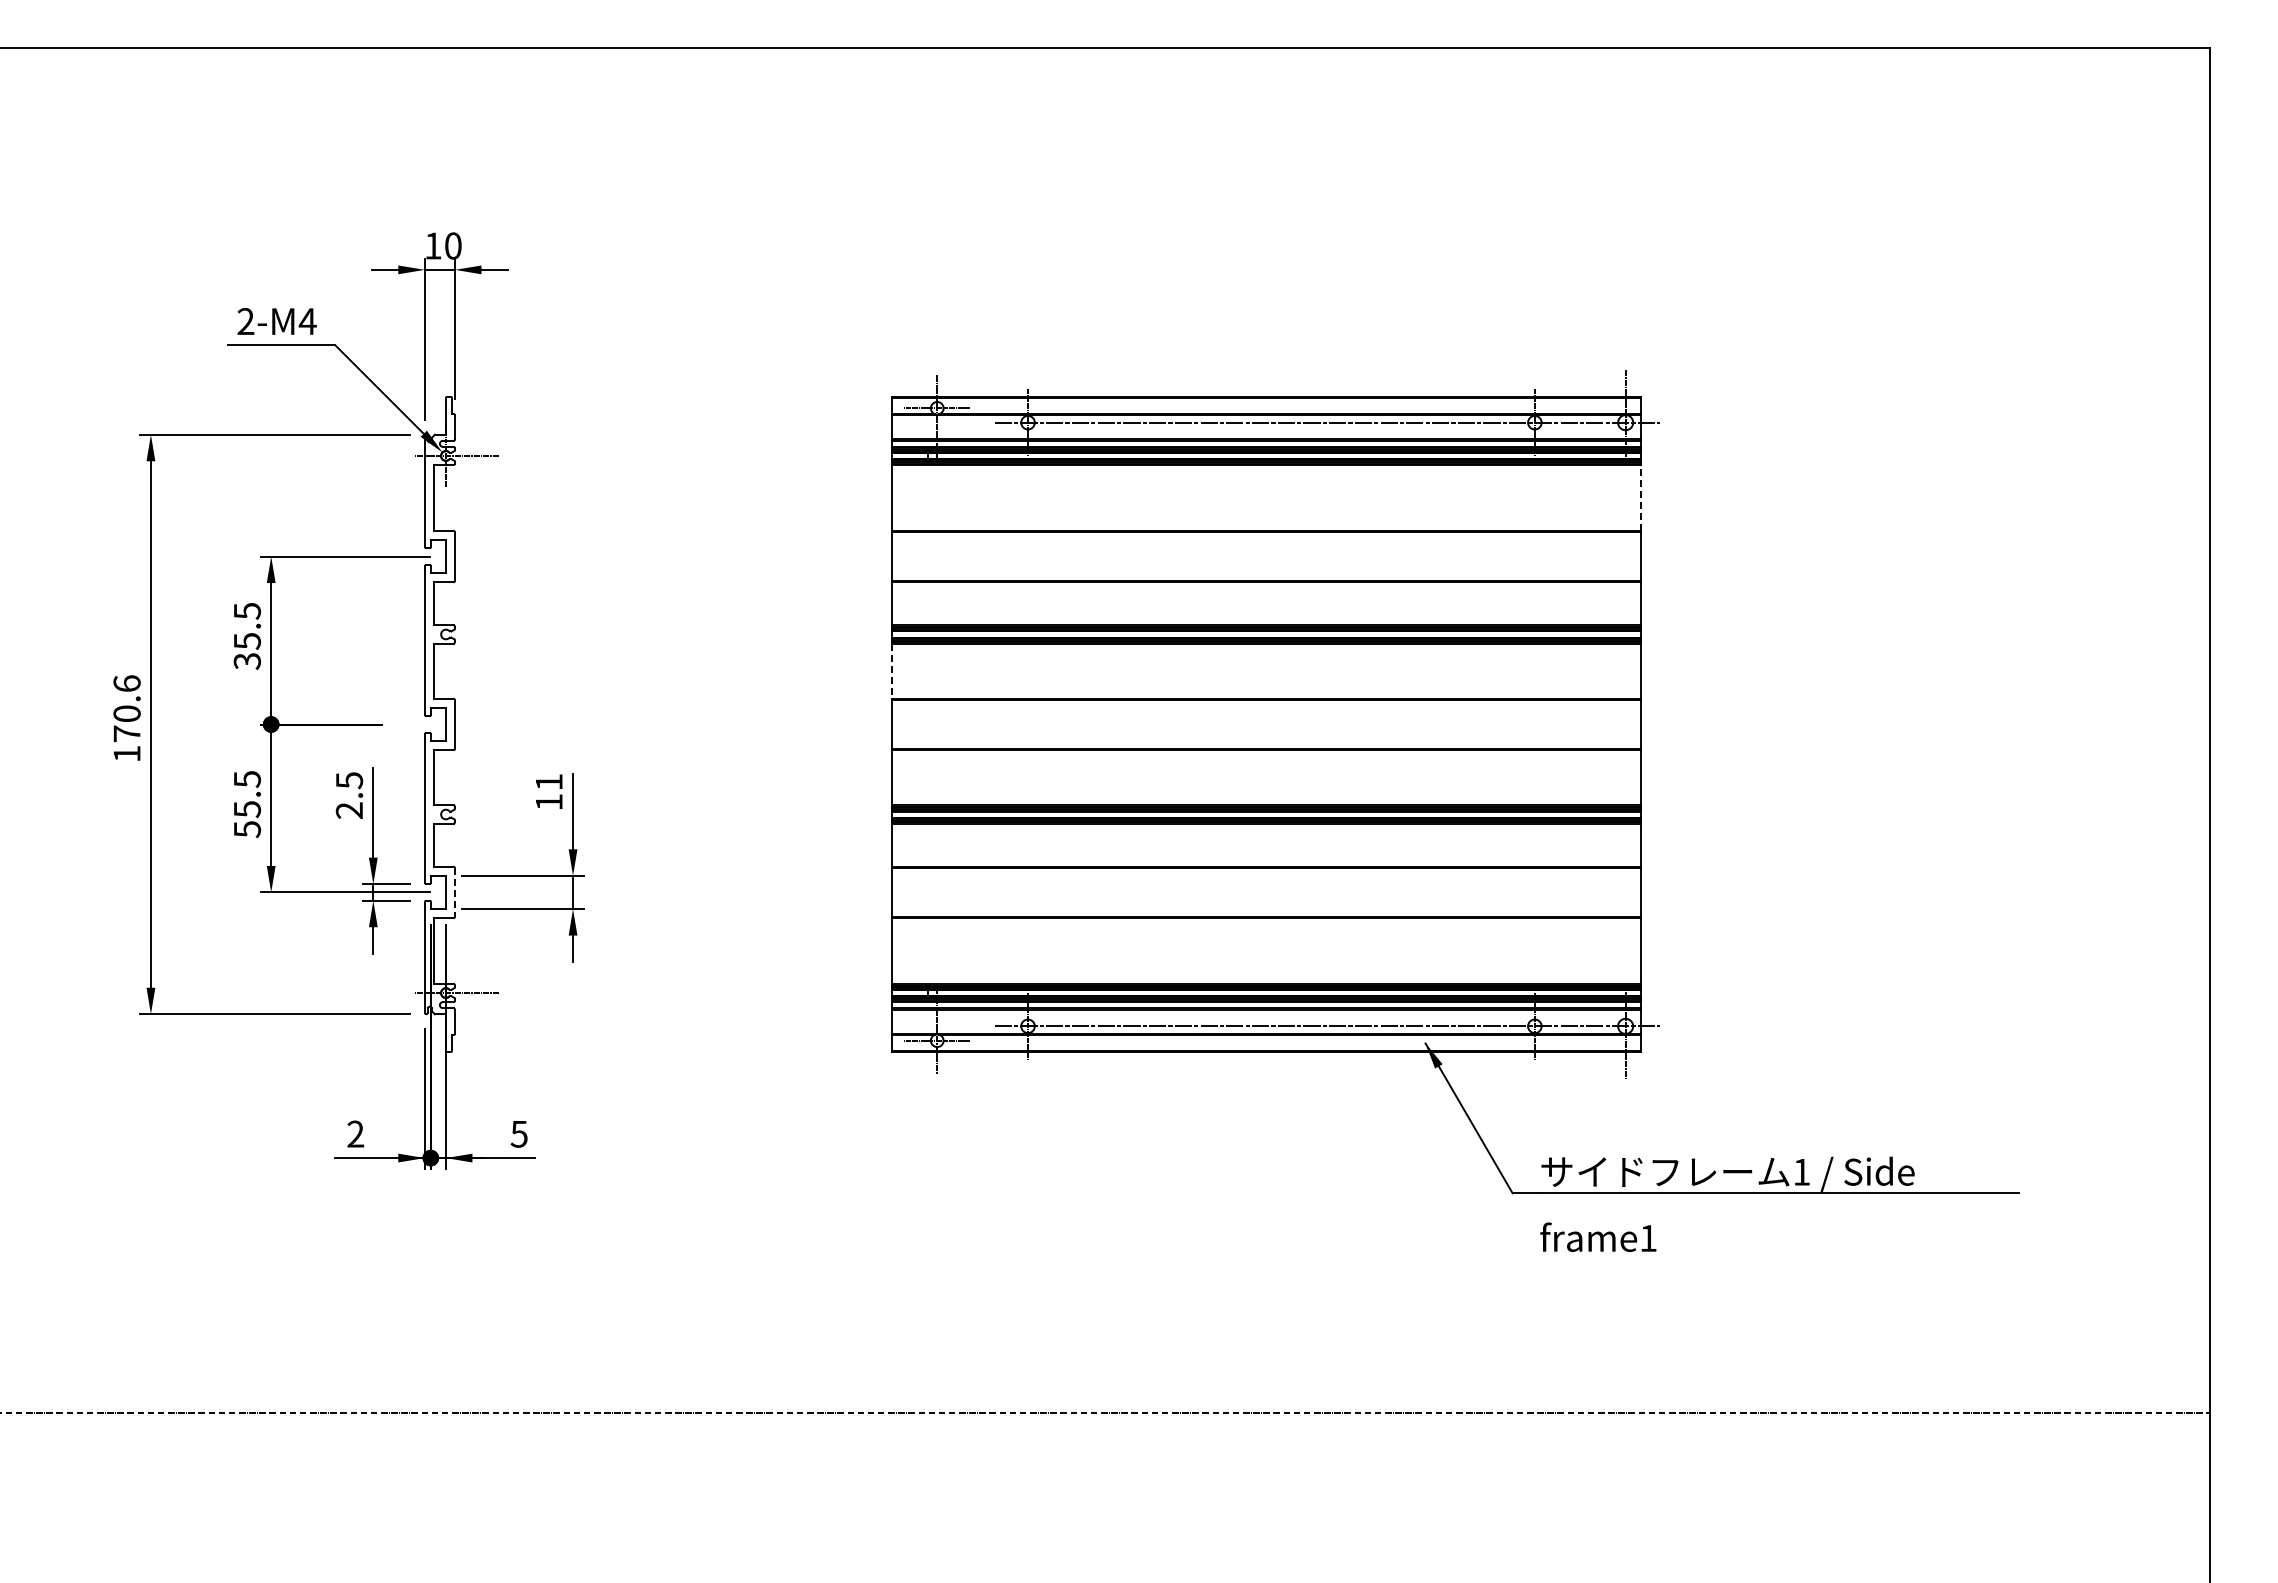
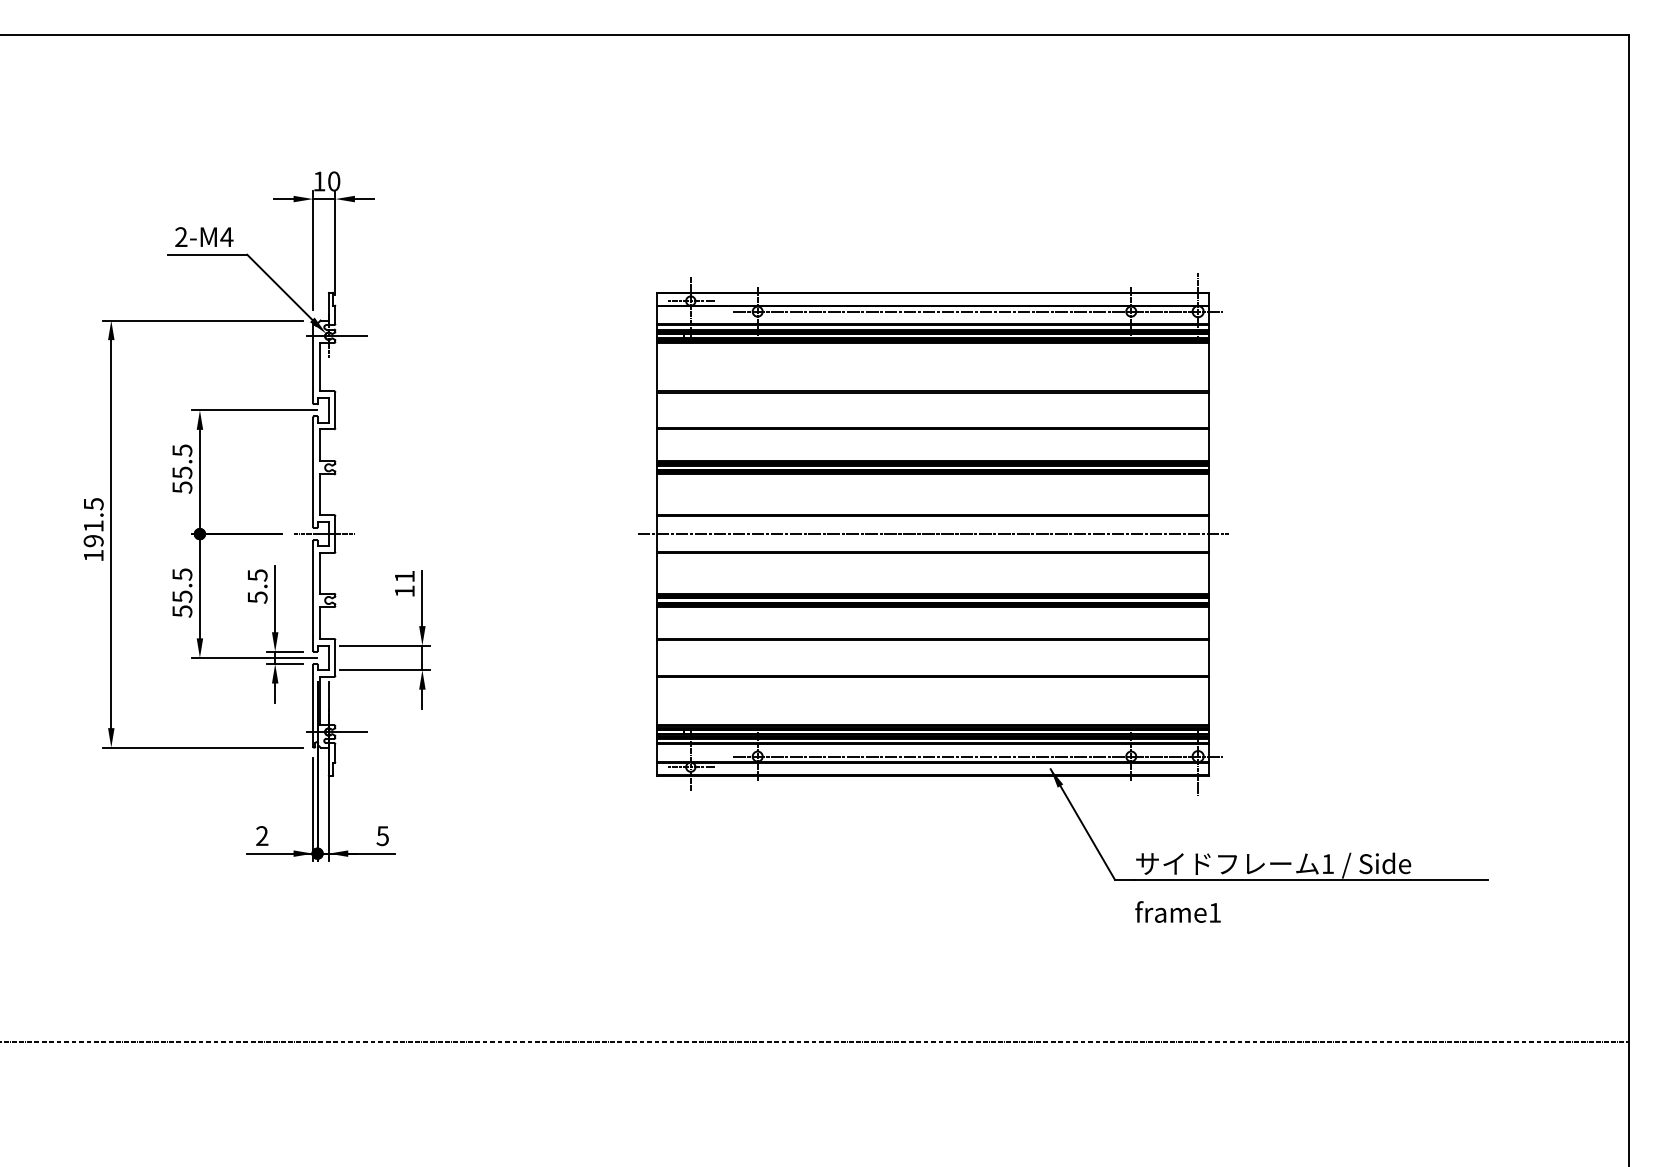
line: (1640, 497) -> (1209, 366), dashed -> solid
text: (246, 661) -> (181, 487), 35.5 -> 55.5
line: (891, 671) -> (657, 495), dashed -> solid
text: (126, 708) -> (93, 522), 170.6 -> 191.5
line: (439, 724) -> (323, 534), added
line: (1266, 724) -> (933, 534), added
text: (349, 810) -> (257, 597), 2.5 -> 5.5
line: (455, 892) -> (335, 657), dashed -> solid

